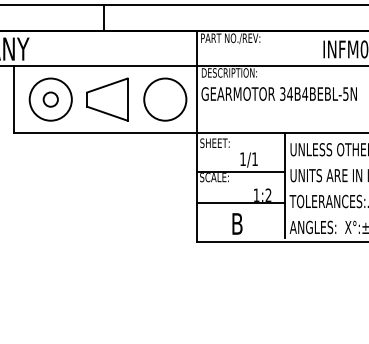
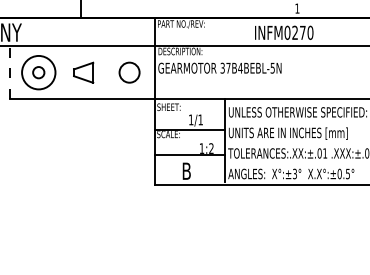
text: (290, 93) -> (228, 67), 34B4BEBL-5N -> 37B4BEBL-5N
line: (13, 99) -> (9, 72), solid -> dashed
part: (107, 99) -> (83, 72), size x0.6
circle: (165, 99) -> (129, 72), size x0.6

